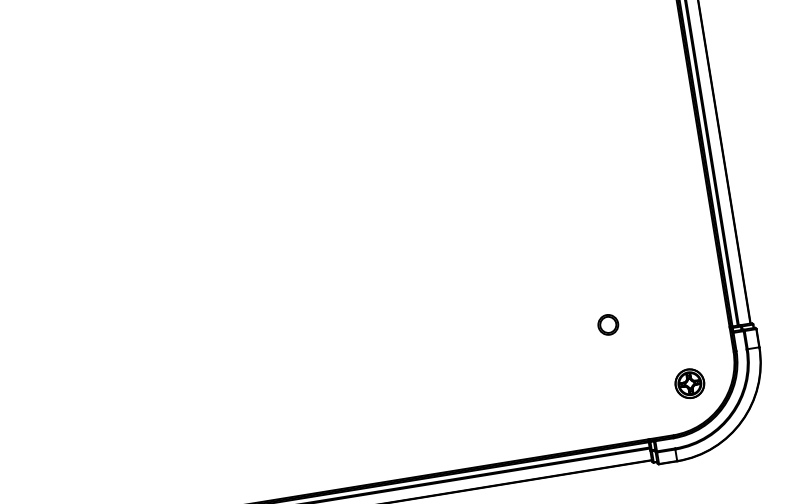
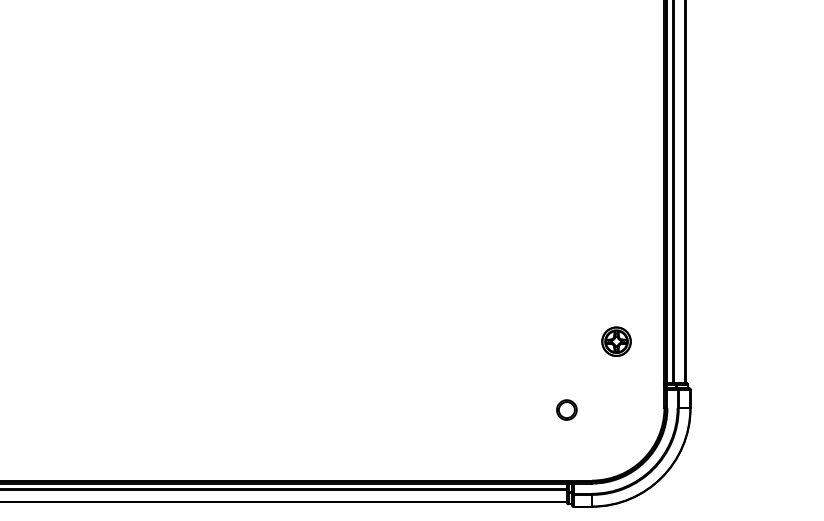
circle: (607, 324) -> (566, 409), moved
part: (689, 383) -> (616, 341), moved

